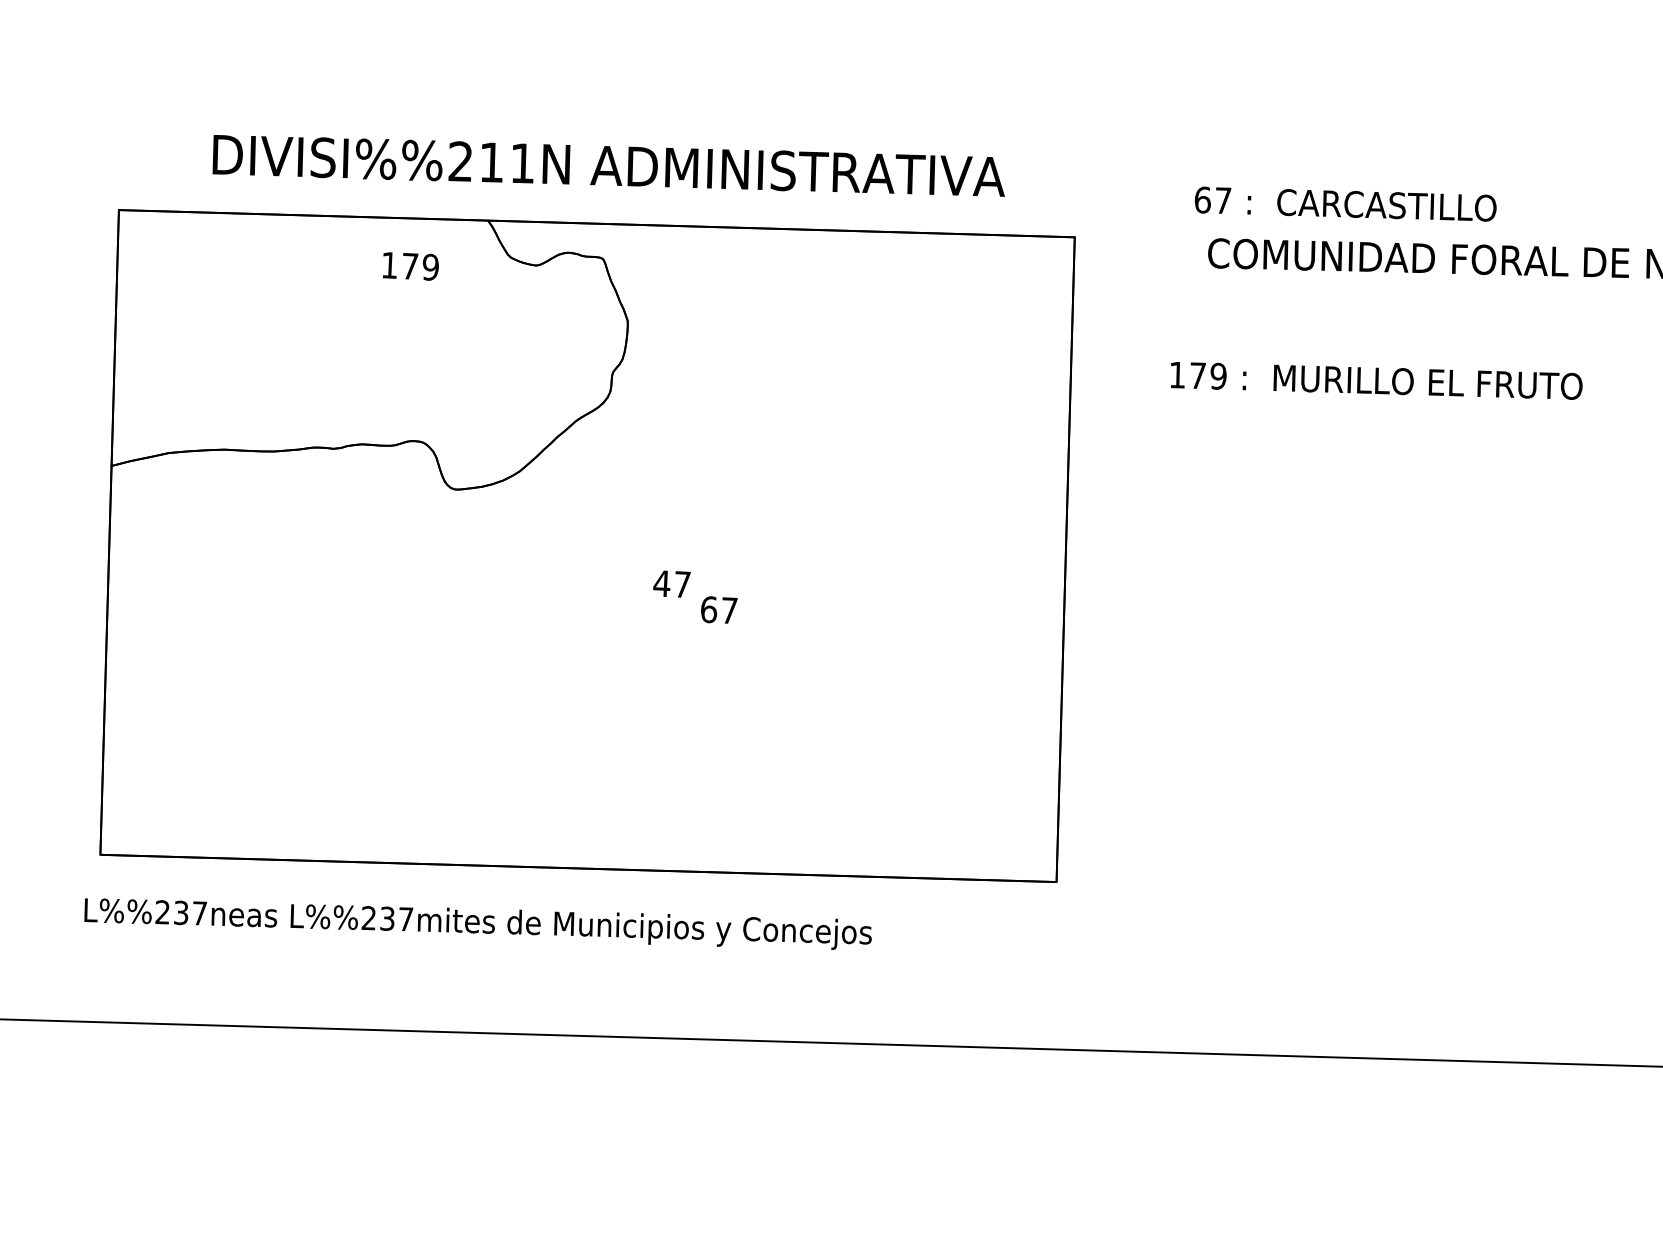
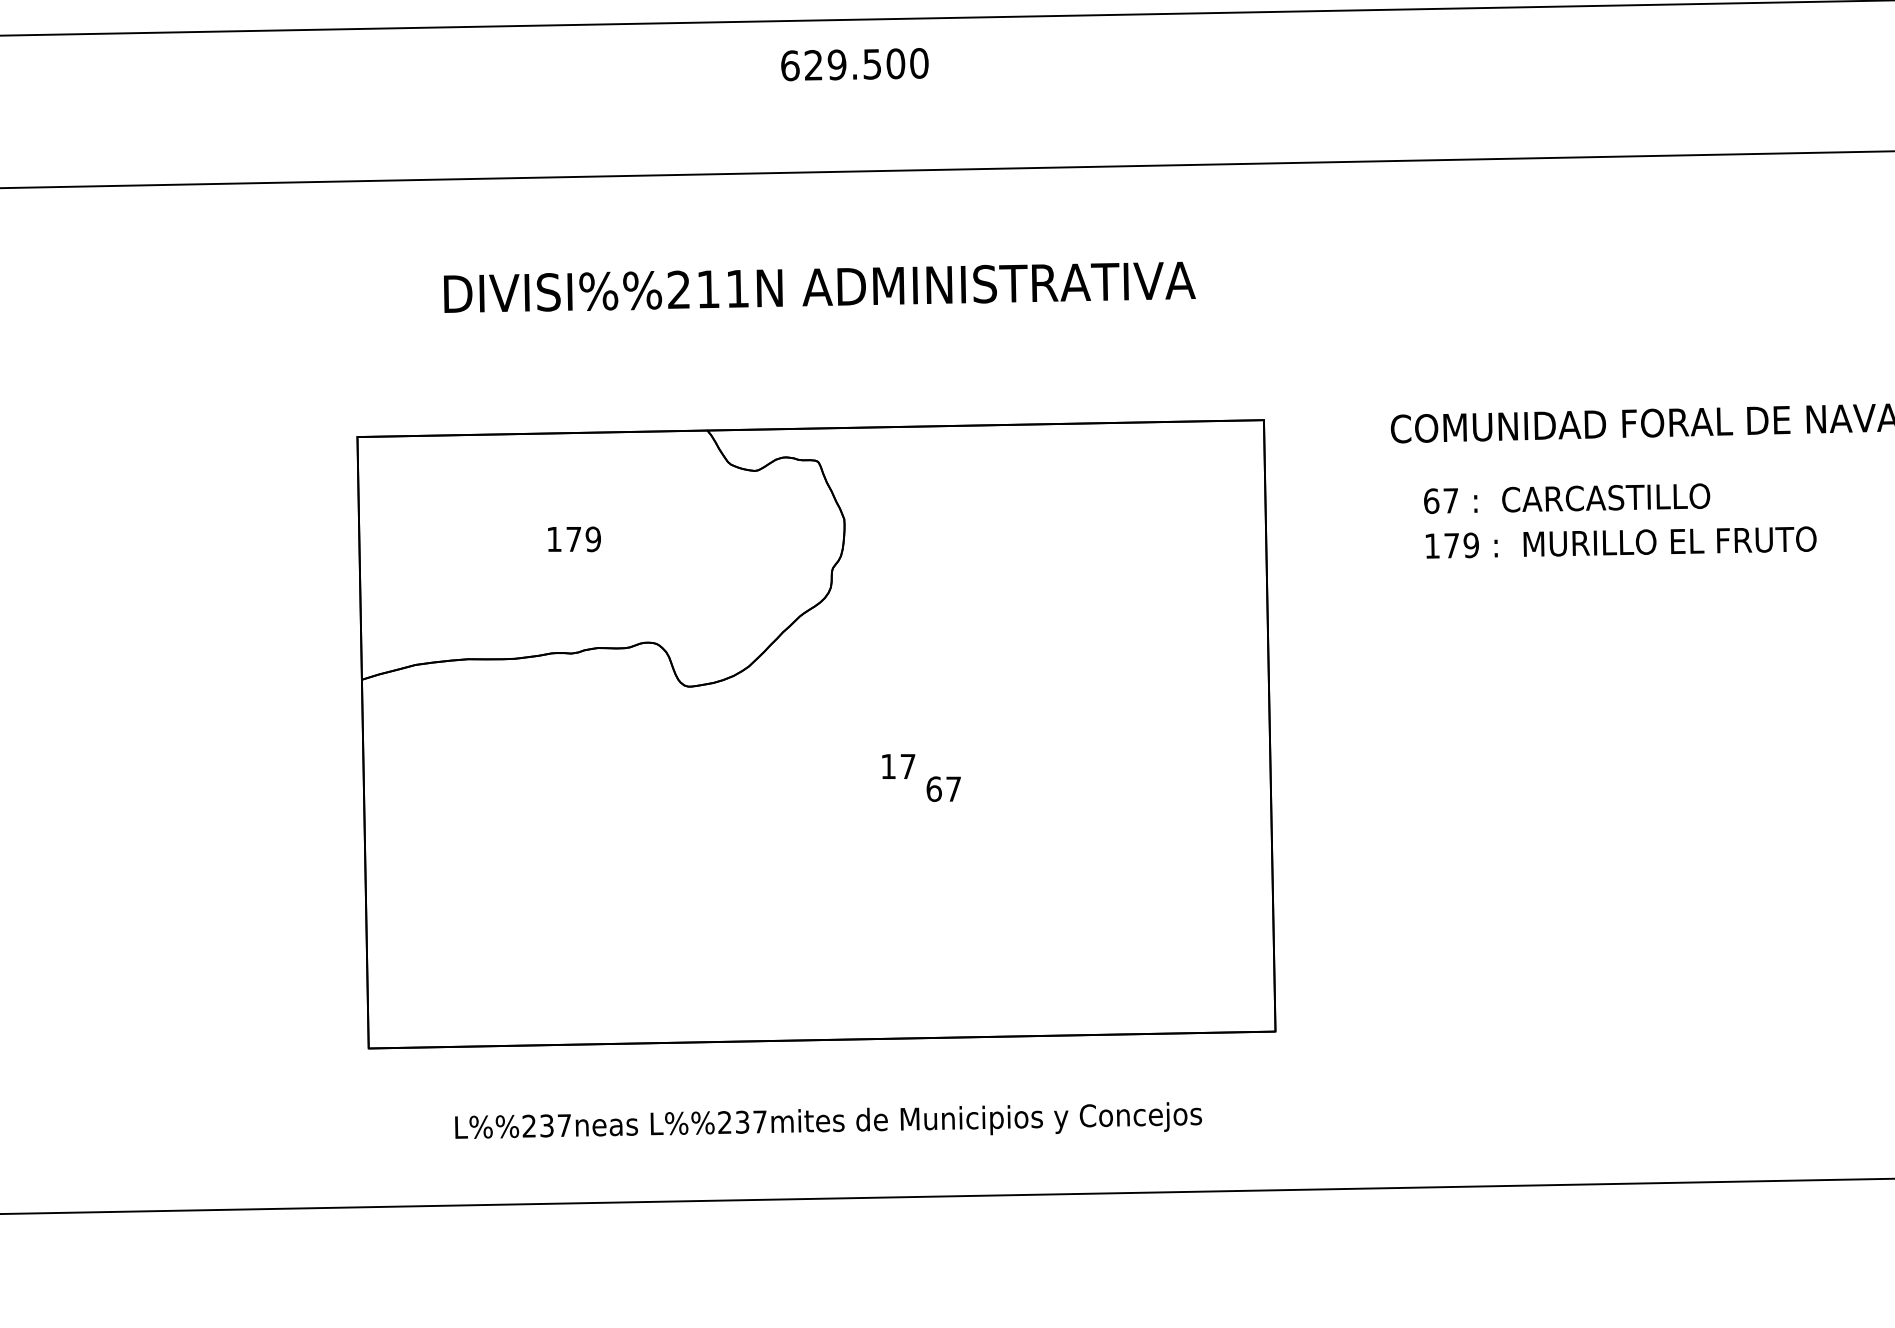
text: (608, 165) -> (819, 286), moved
text: (1346, 204) -> (1567, 498), moved
text: (410, 266) -> (574, 539), moved
text: (1375, 380) -> (1620, 542), moved
text: (662, 583) -> (888, 766), 47 -> 17
text: (478, 921) -> (828, 1120), moved

